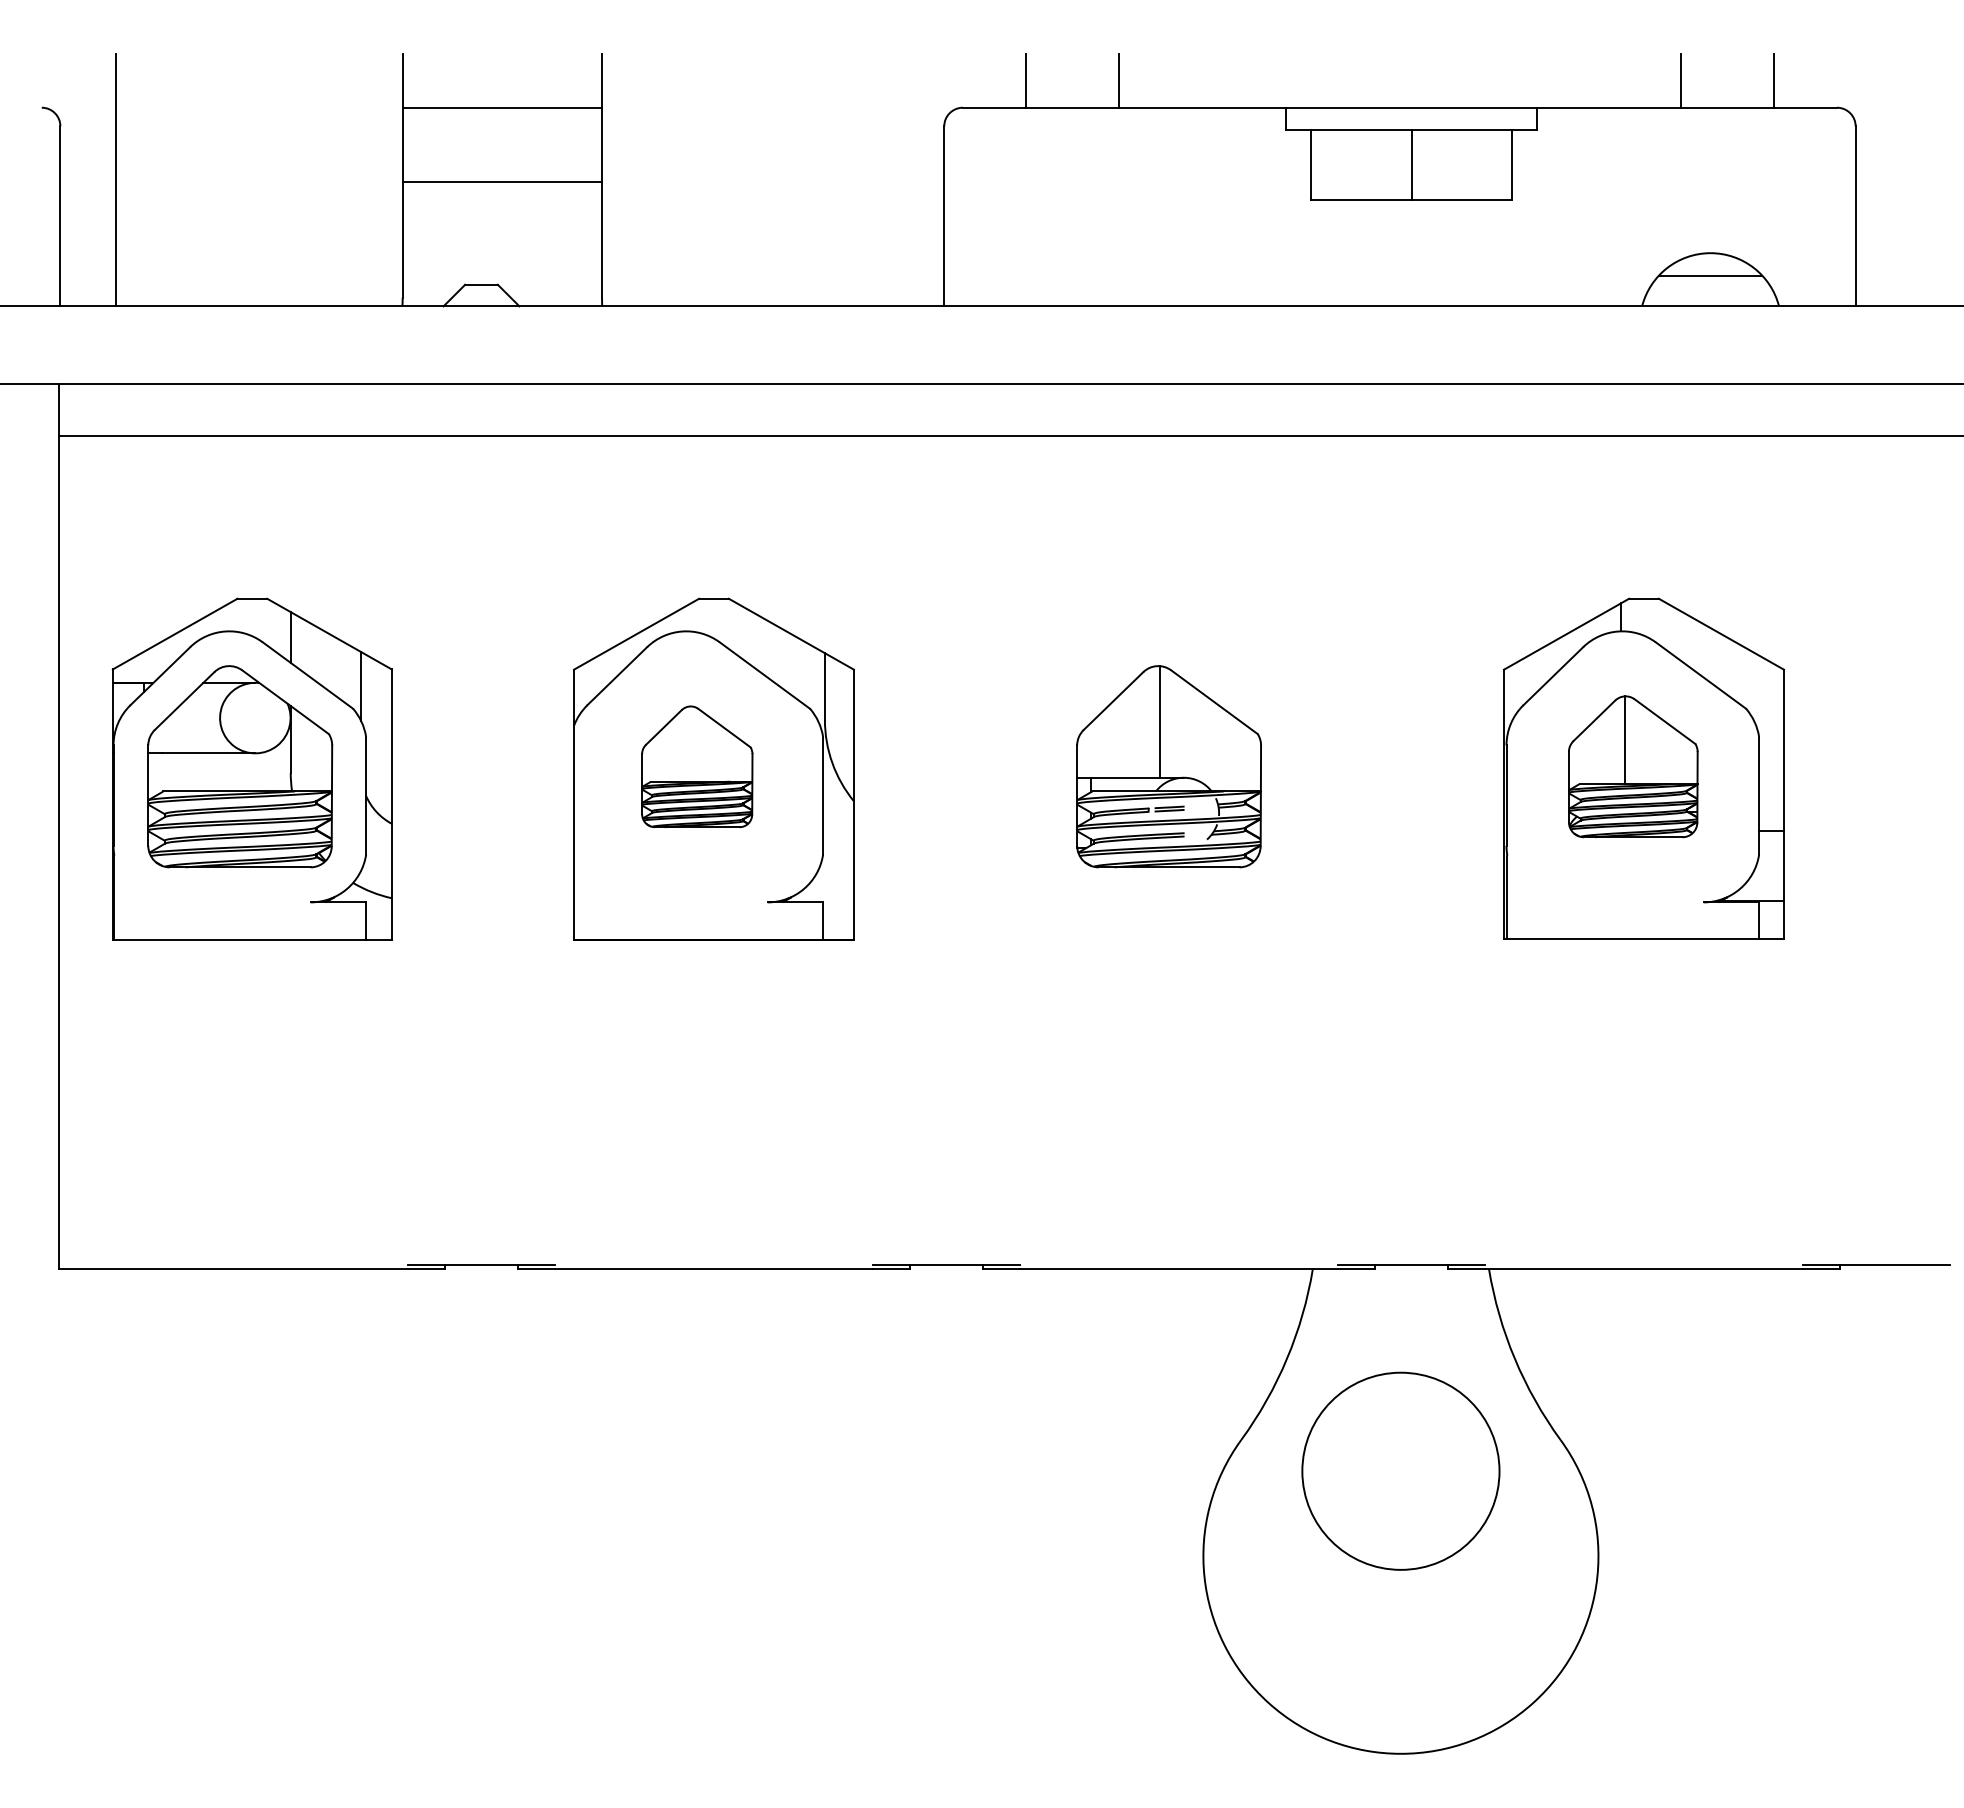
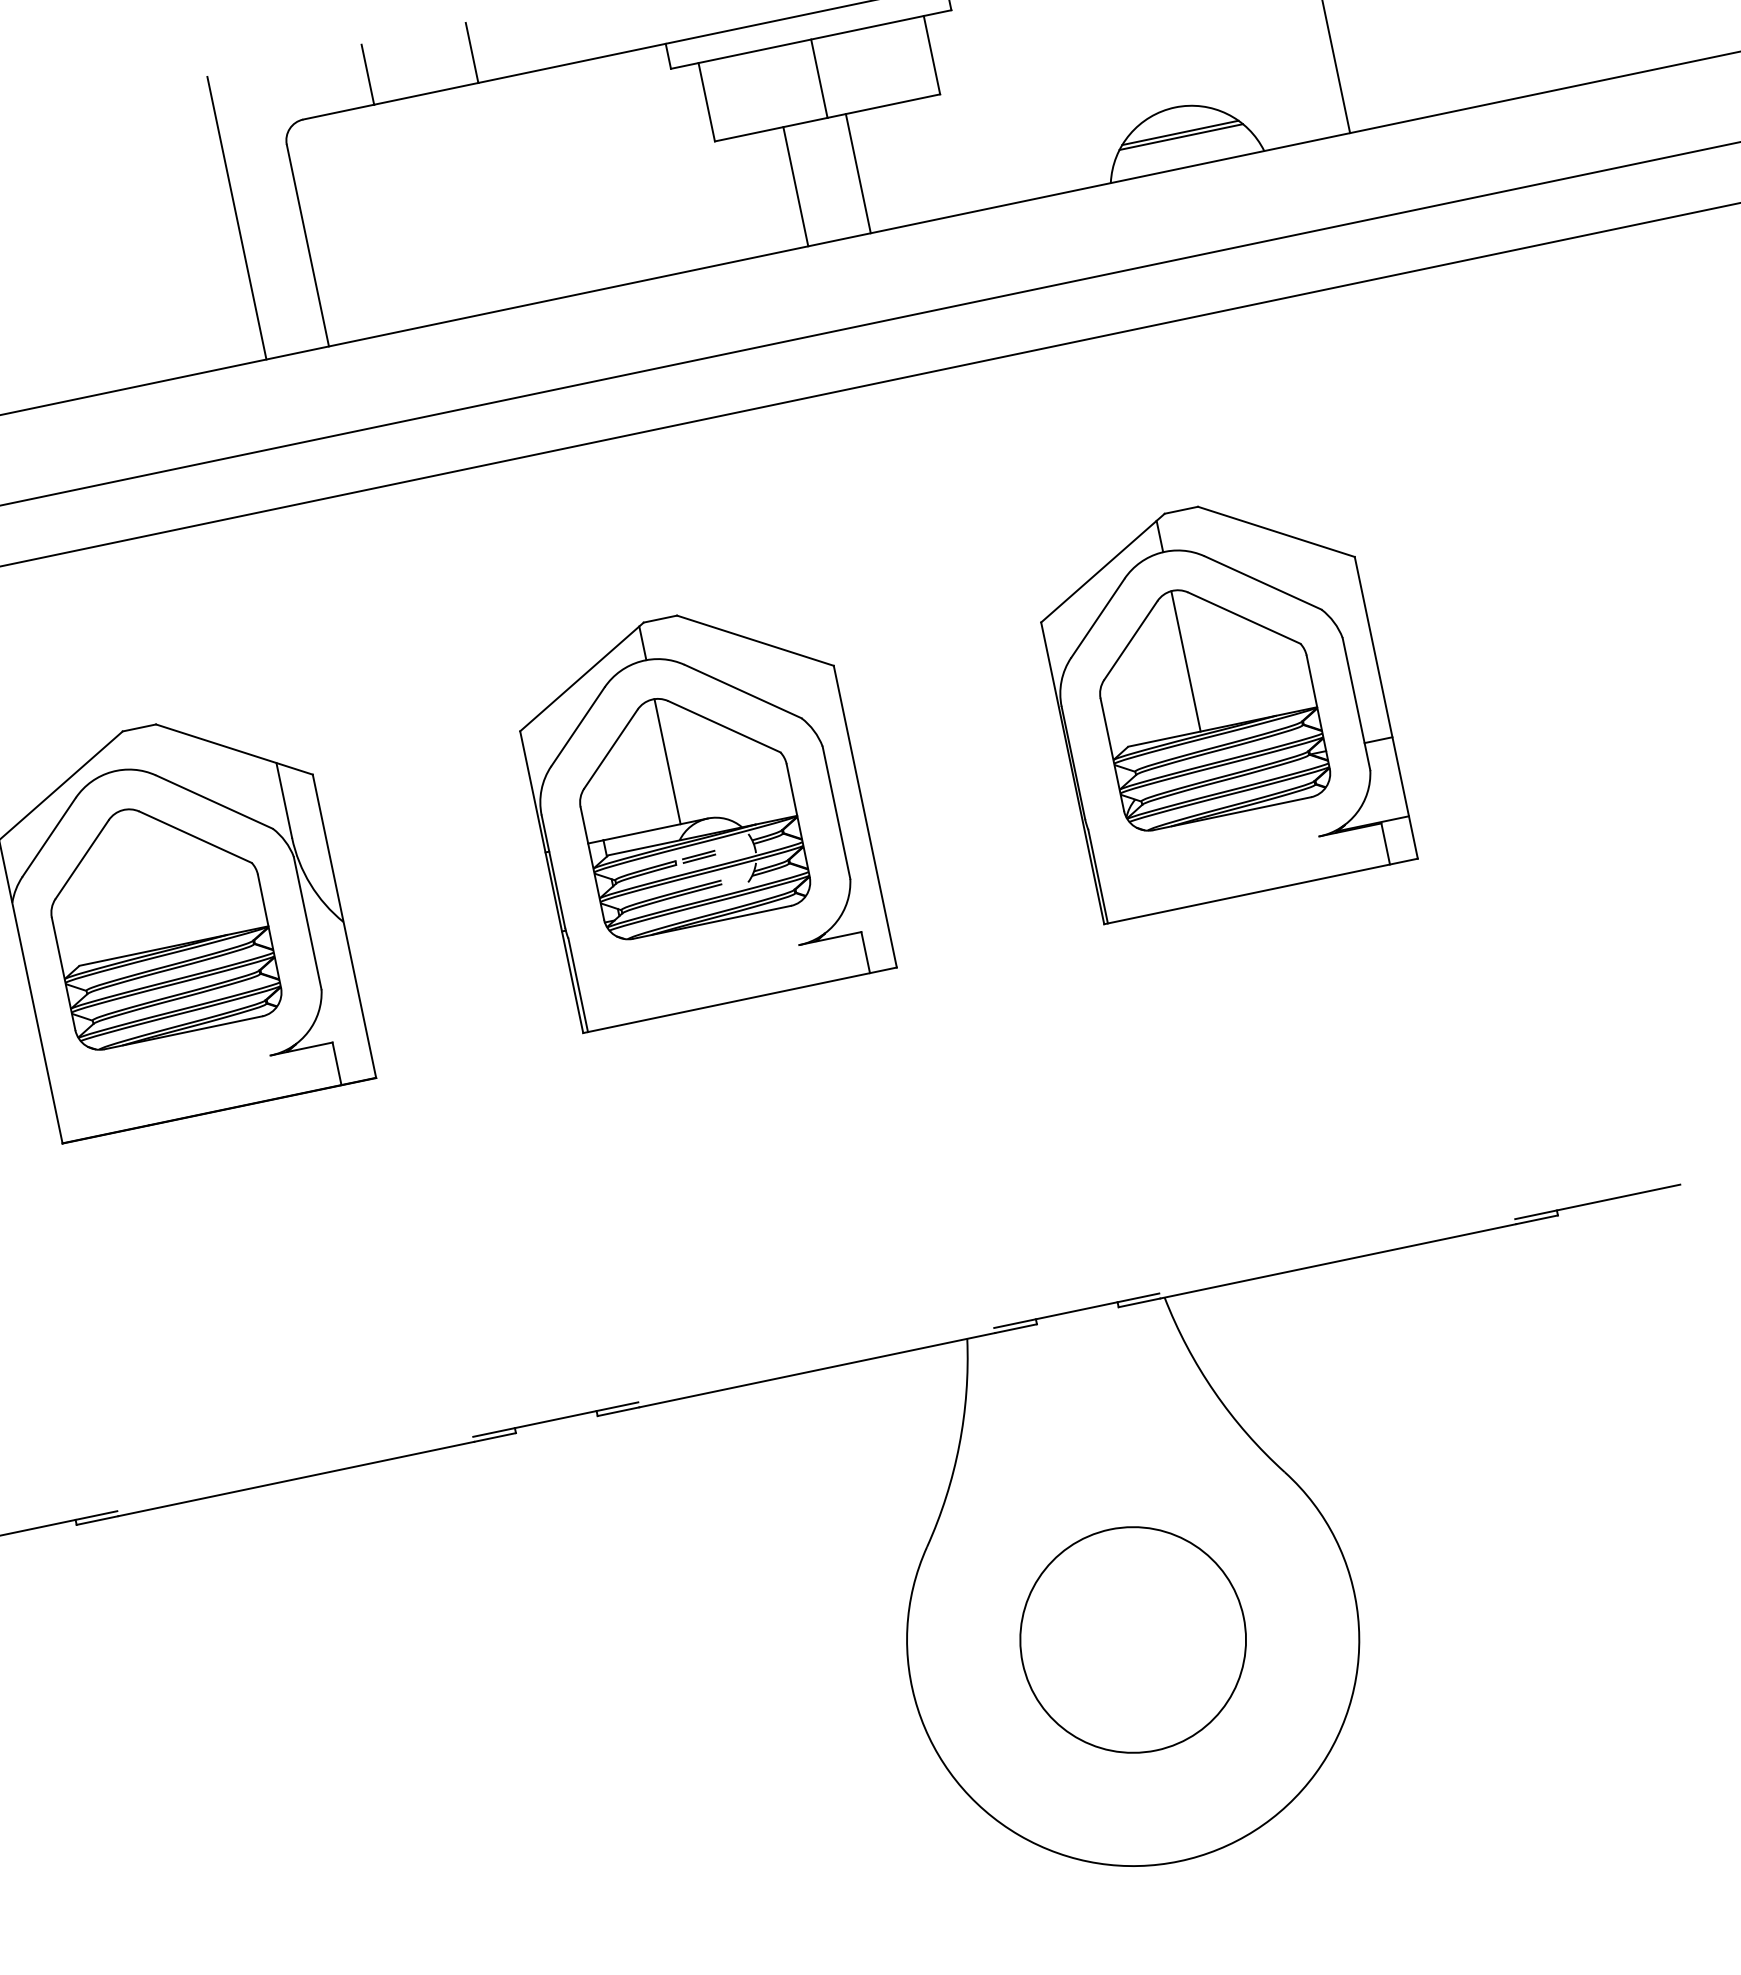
line: (888, 180) -> (237, 218), added
line: (1372, 252) -> (796, 185), added
line: (1427, 252) -> (857, 172), added
line: (1710, 279) -> (1181, 136), added
part: (697, 766) -> (160, 919), size x1.67
part: (1633, 766) -> (1208, 700), size x1.43
part: (1178, 768) -> (699, 809), added
circle: (1400, 1470) -> (1132, 1639), moved

